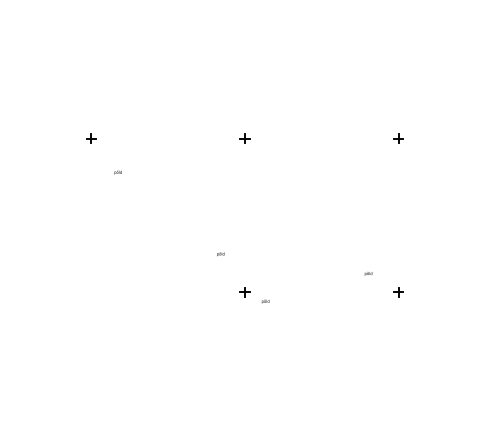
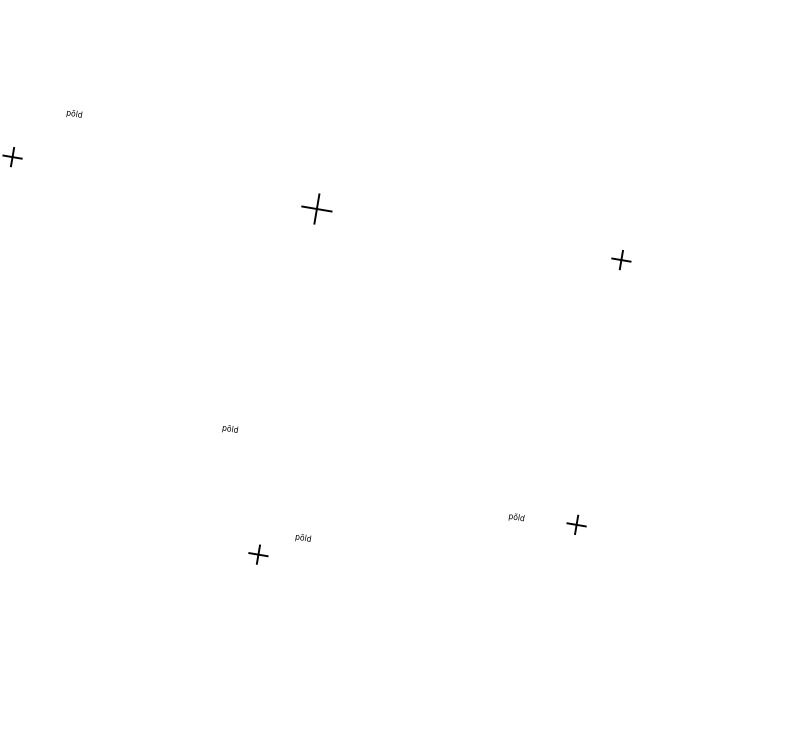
part: (244, 138) -> (316, 207), size x1.6
text: (117, 172) -> (73, 113), moved
part: (244, 292) -> (257, 554), moved
part: (398, 292) -> (576, 525), moved

